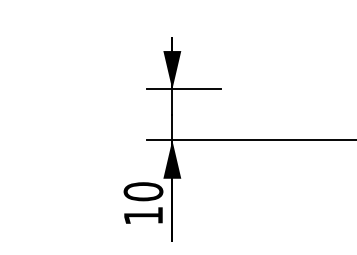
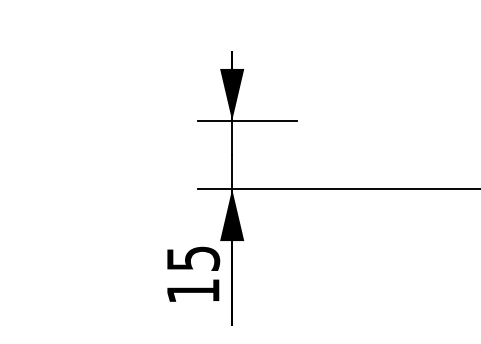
text: (143, 191) -> (193, 258), 10 -> 15

